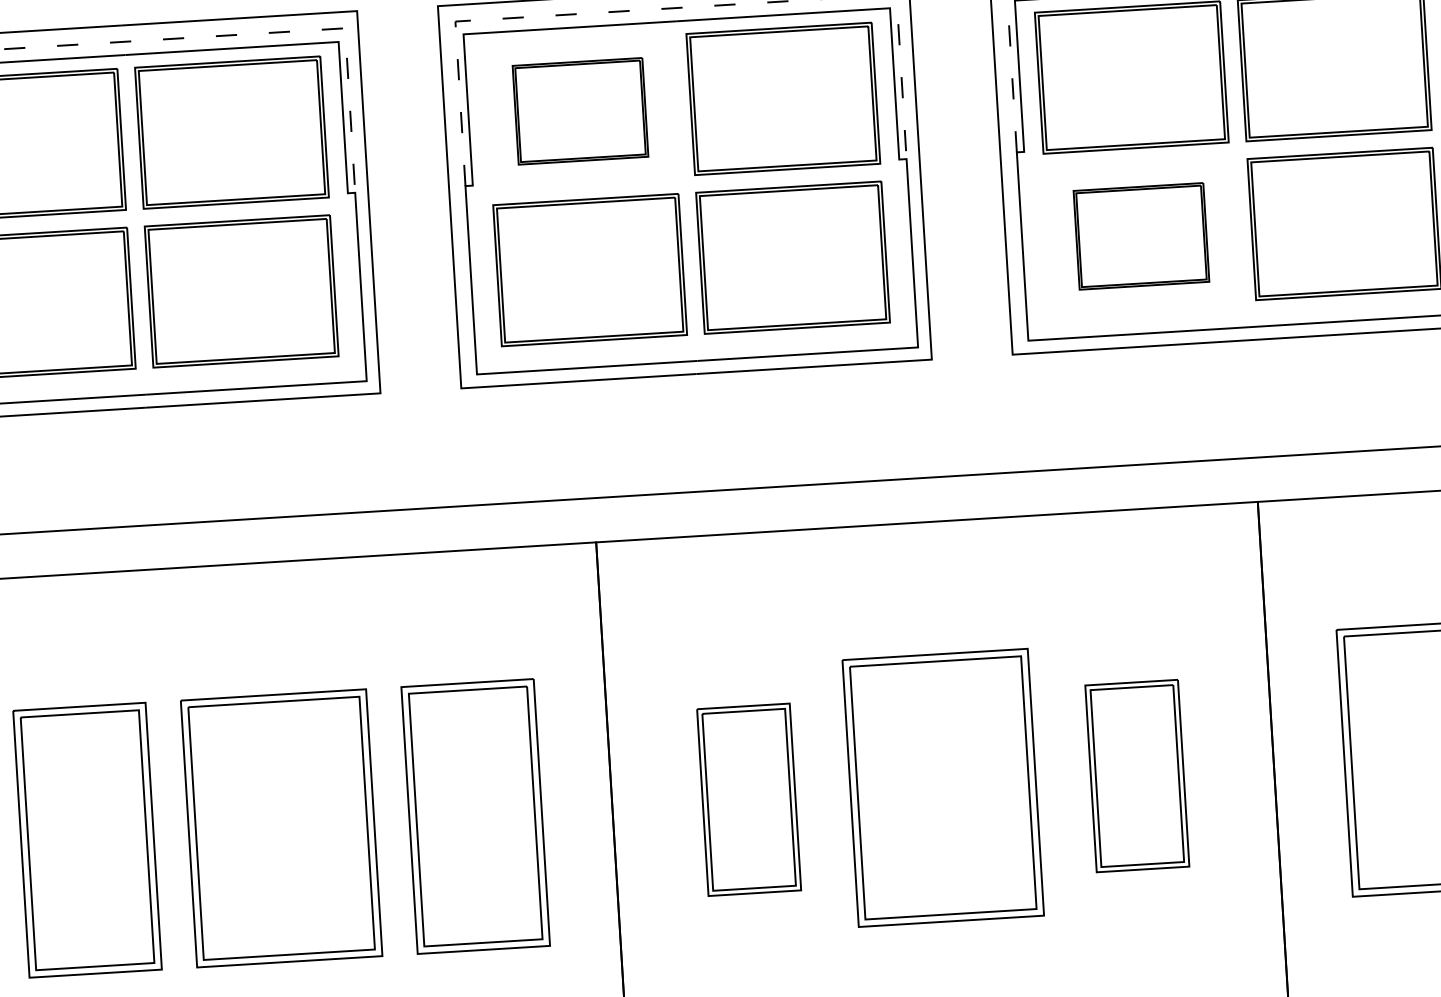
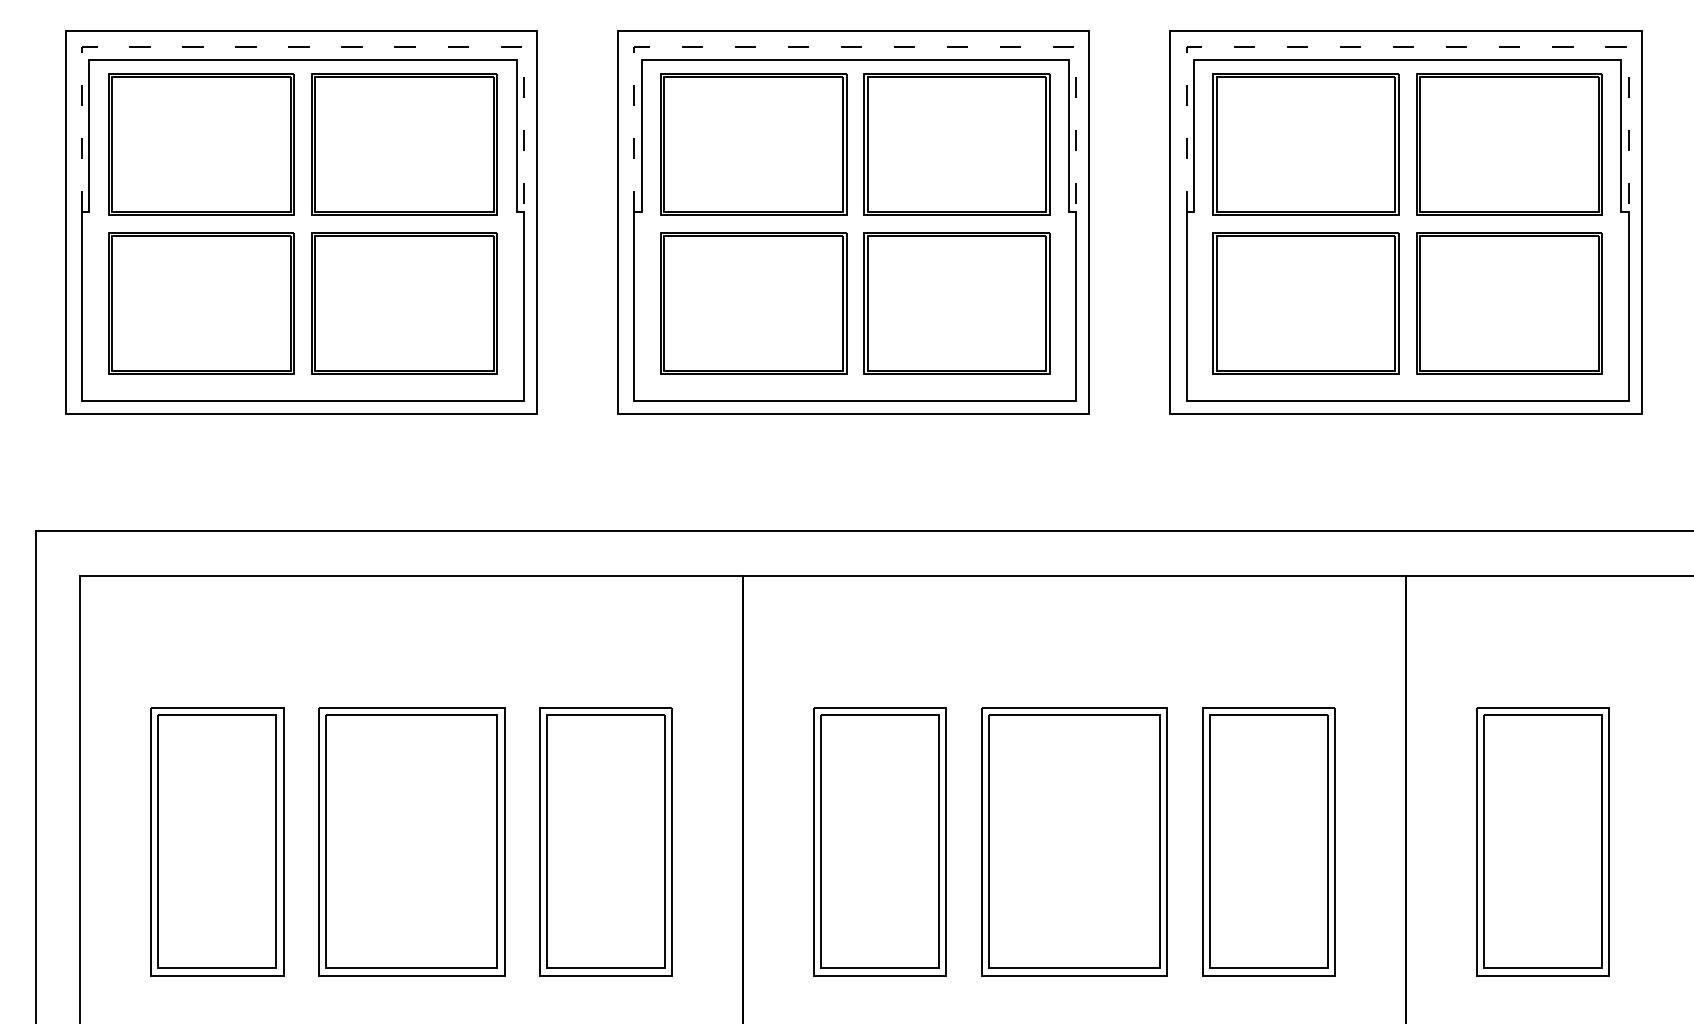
part: (580, 111) -> (753, 144), size x1.43
part: (1140, 236) -> (1305, 303), size x1.43
part: (1136, 775) -> (1268, 841), size x1.43
part: (748, 799) -> (879, 841), size x1.43

